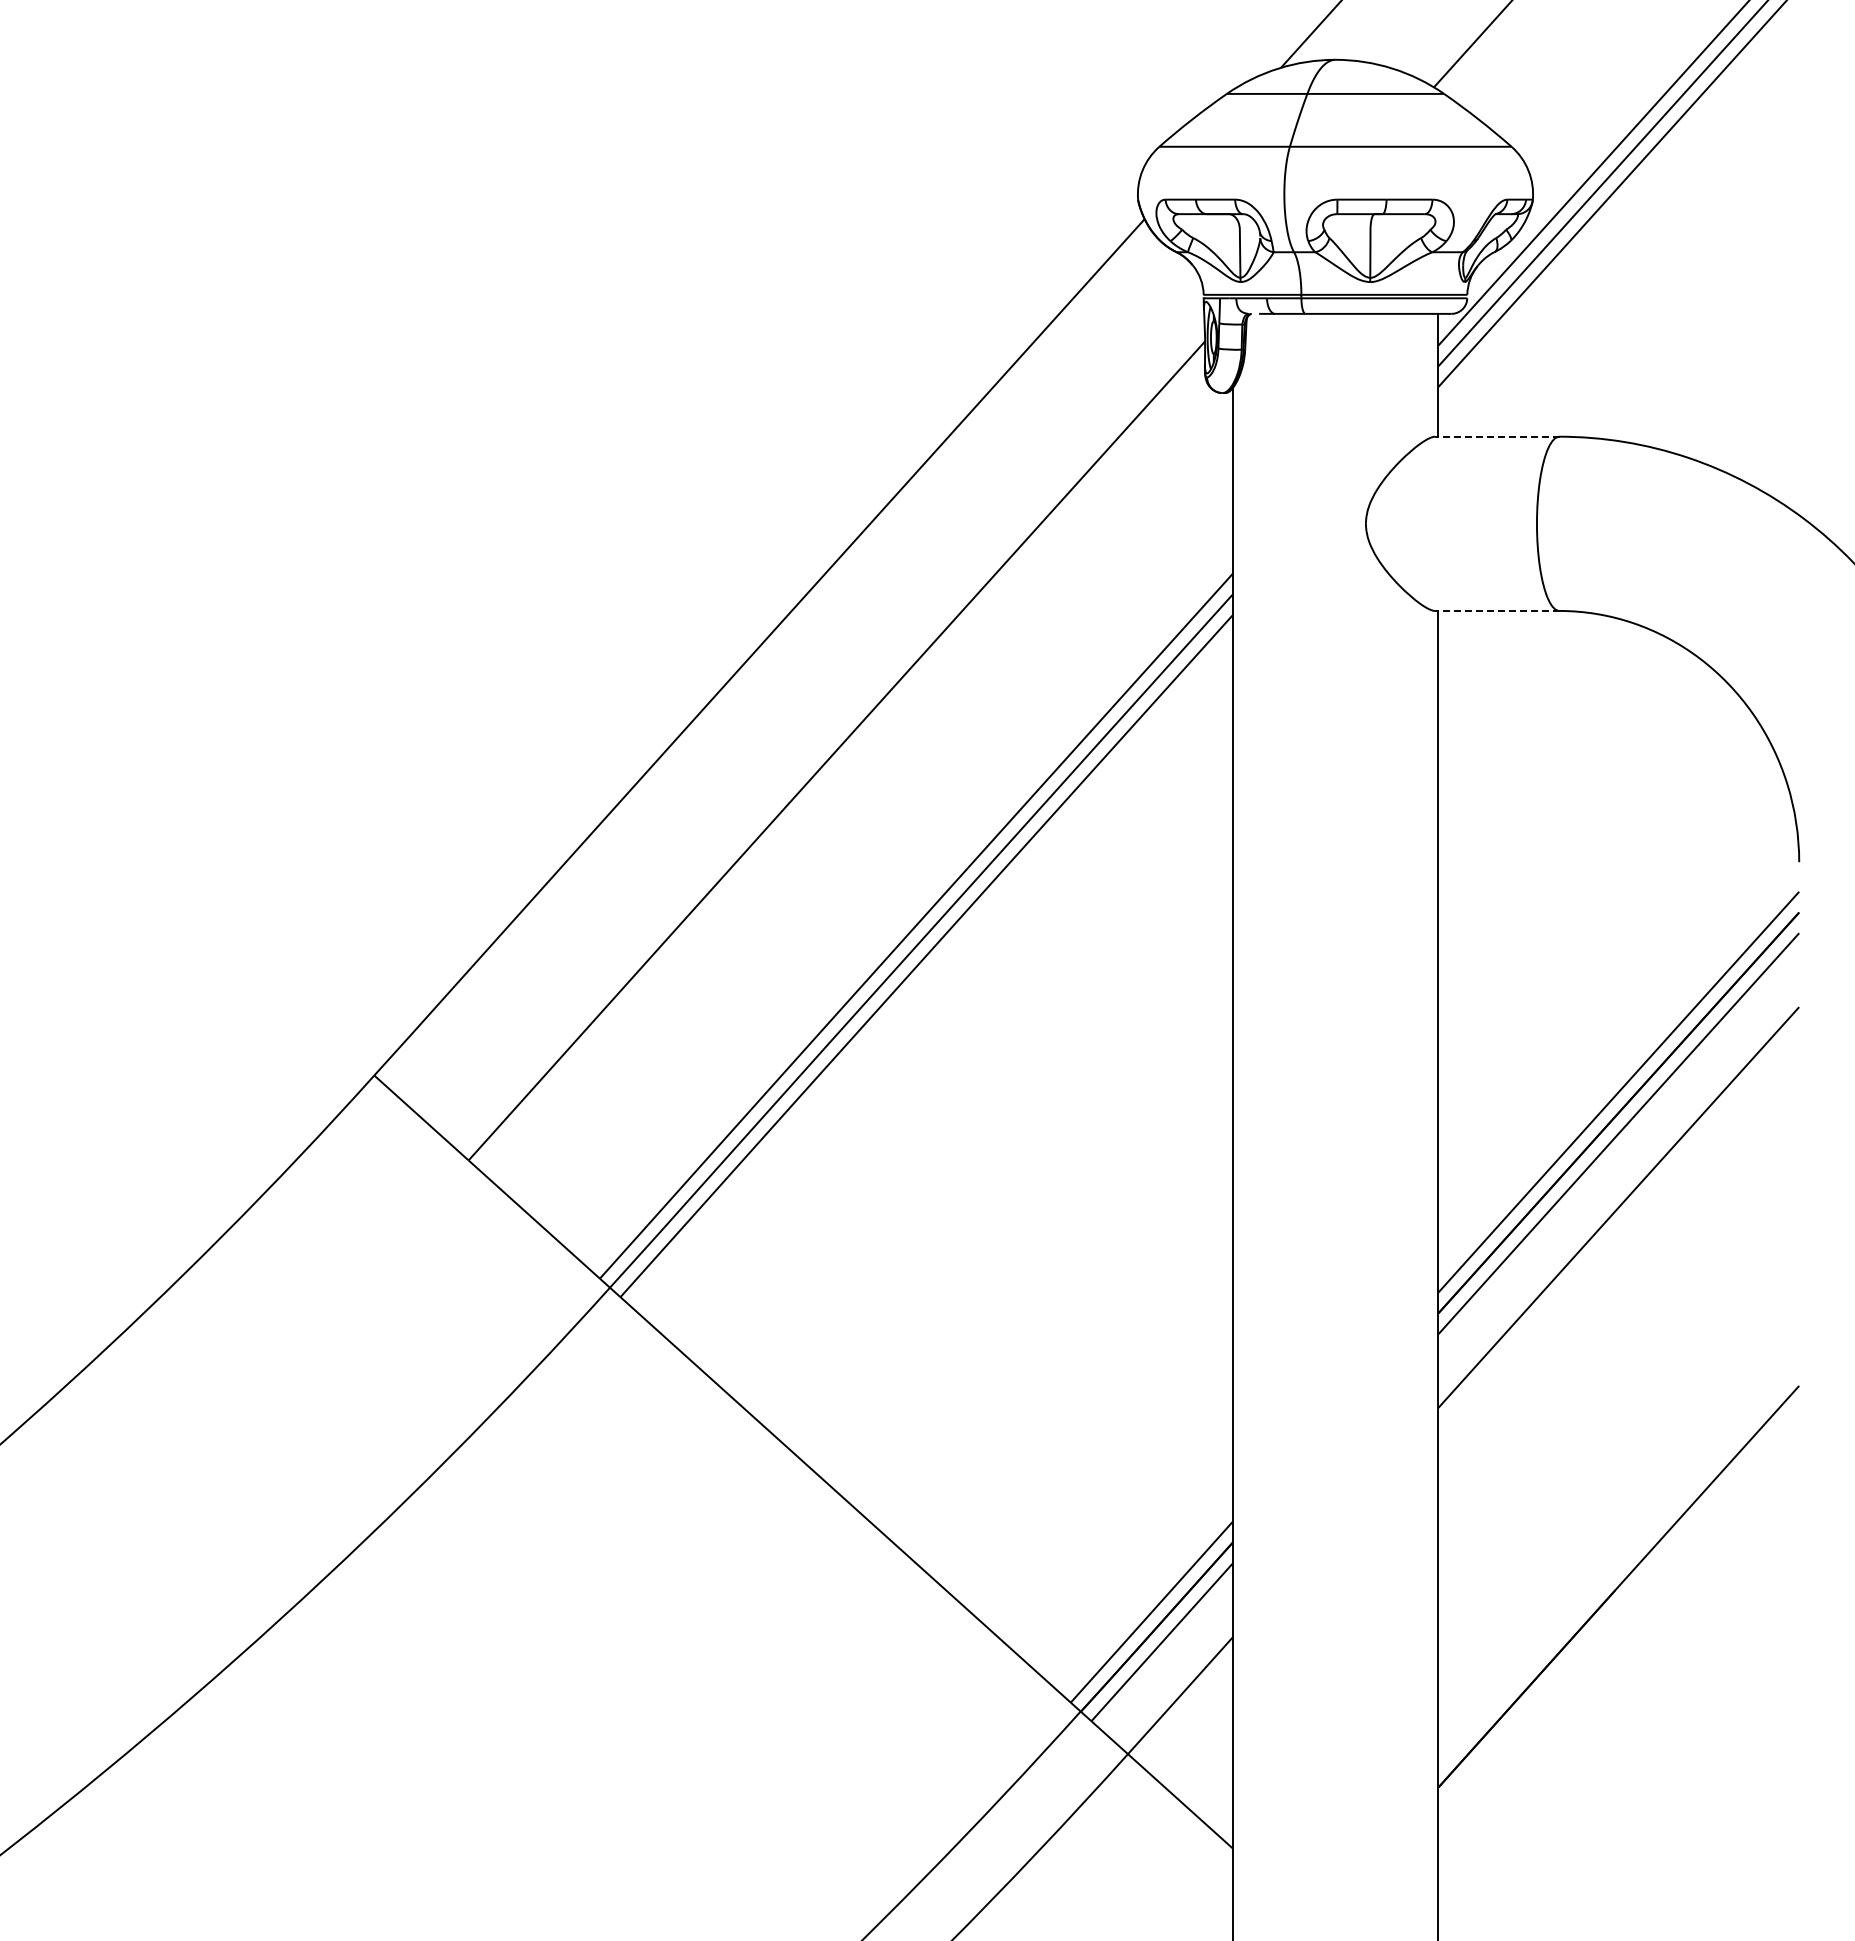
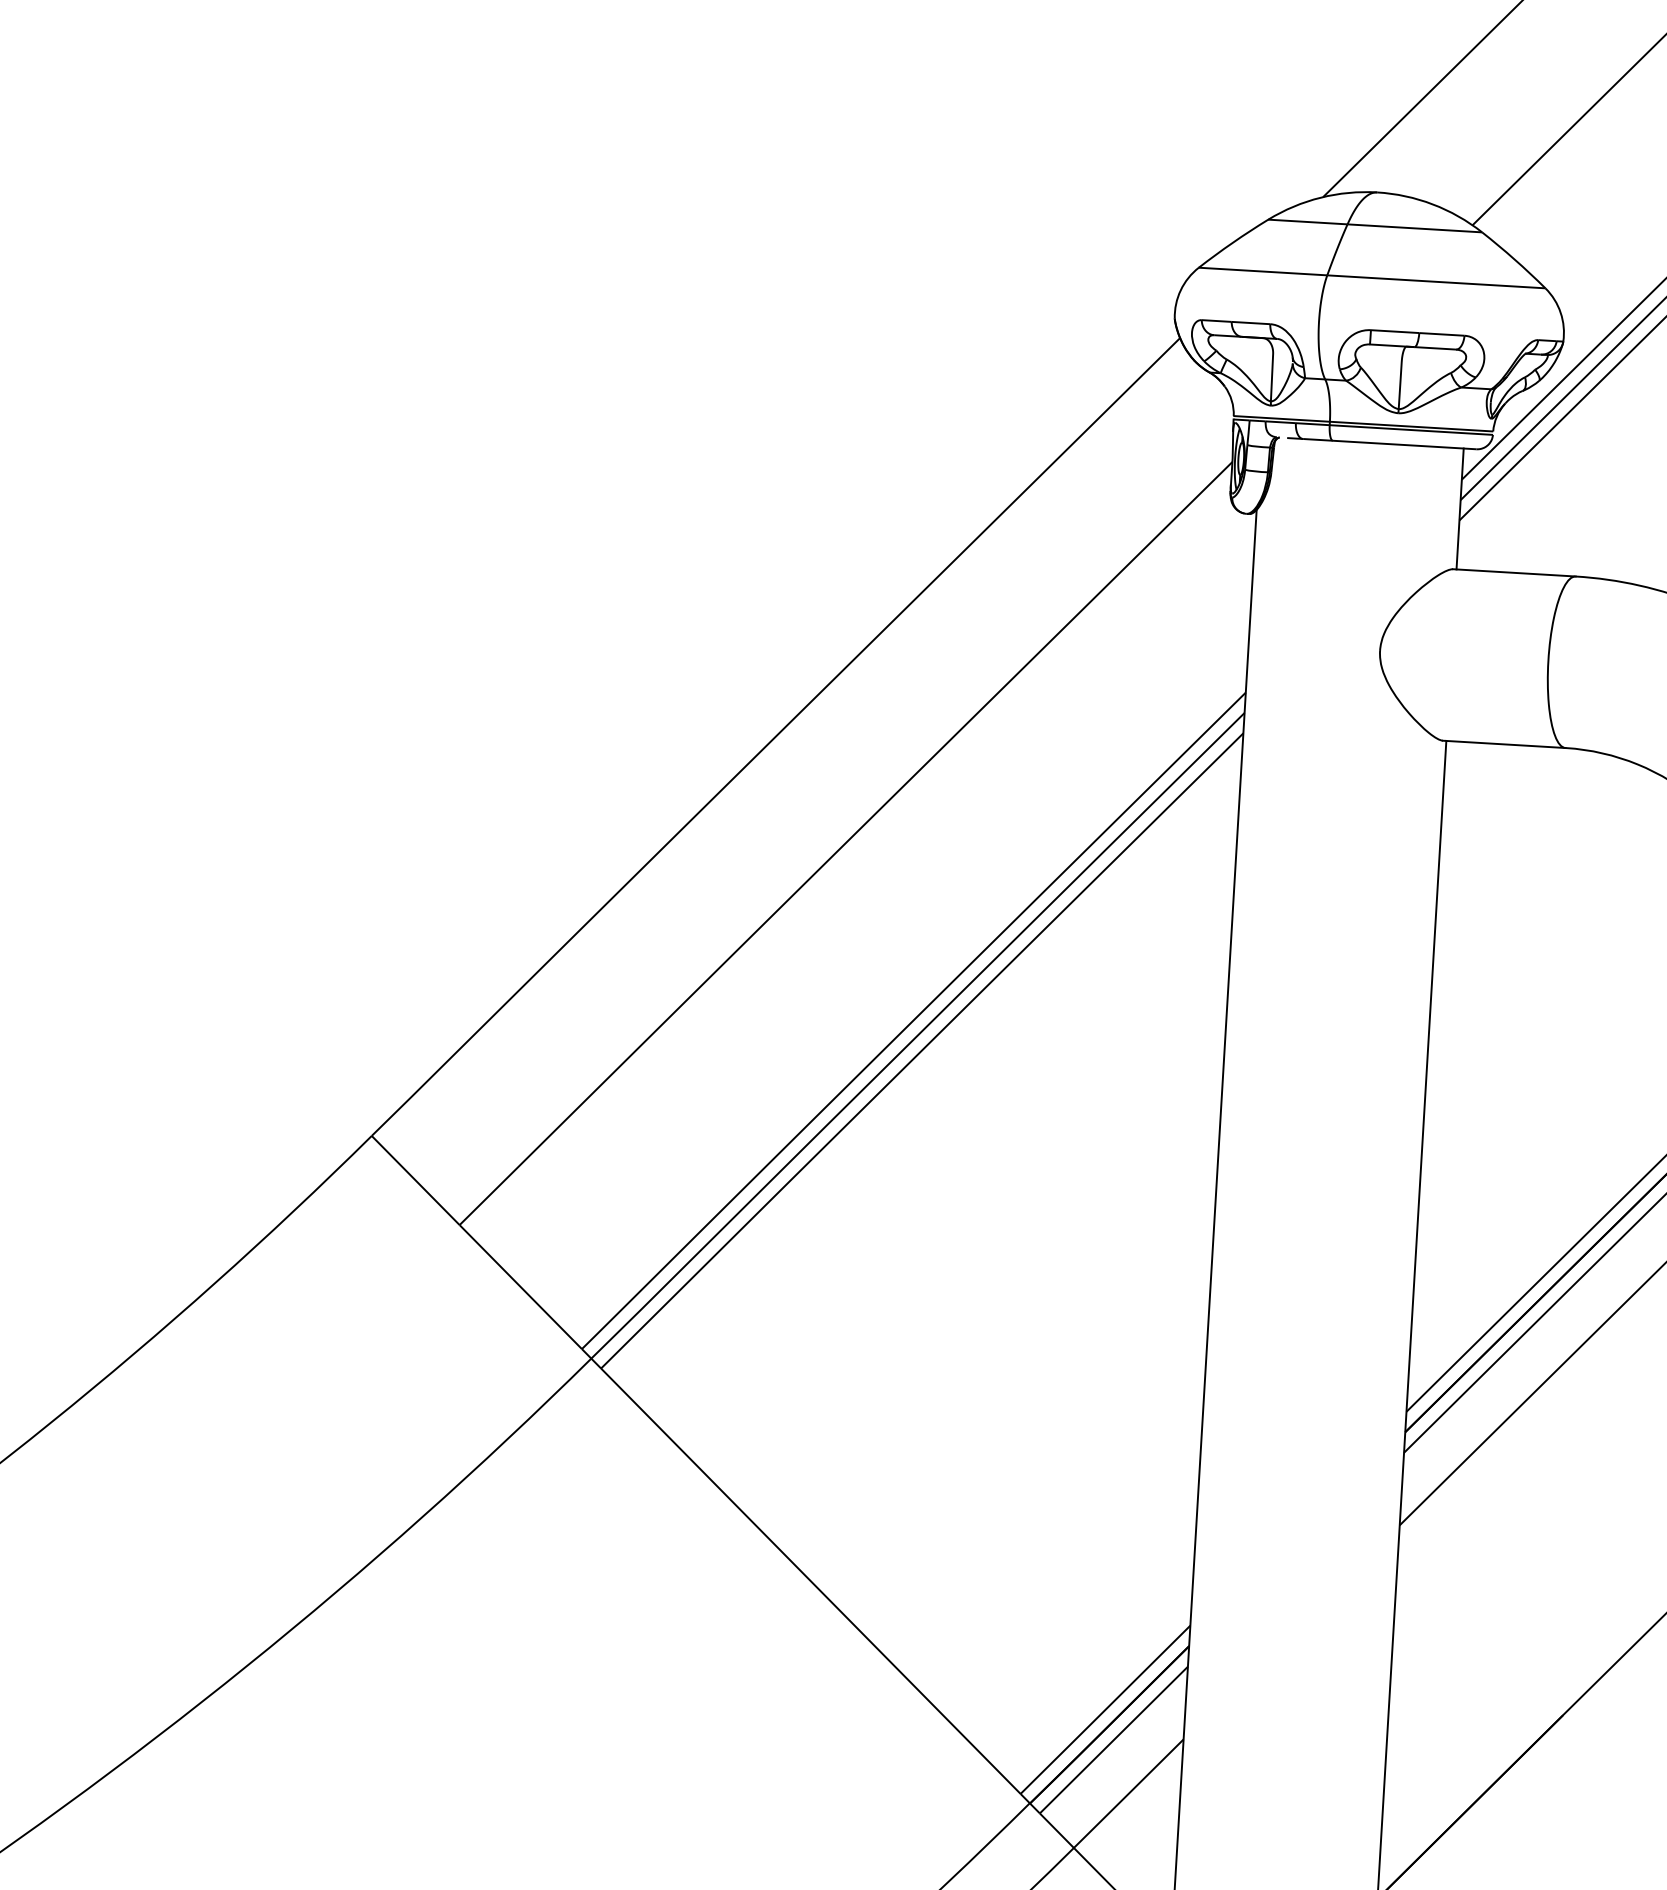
line: (1496, 436) -> (1513, 572), dashed -> solid
line: (1496, 610) -> (1503, 743), dashed -> solid

